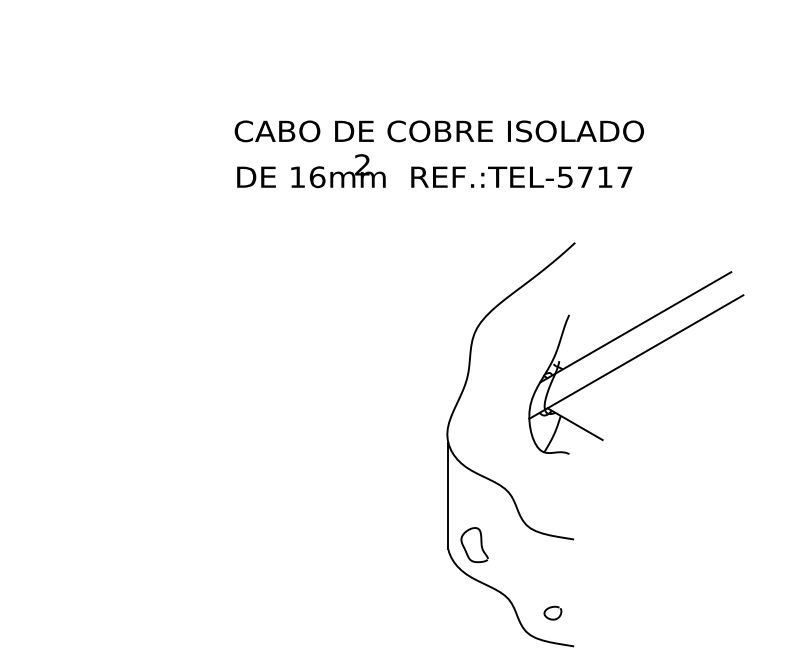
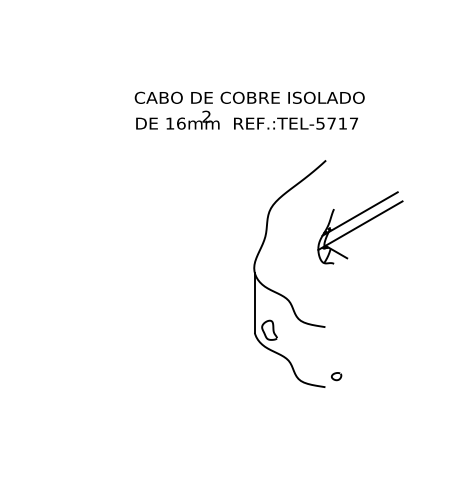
part: (636, 362) -> (360, 227), size x0.7
curve: (551, 609) -> (335, 374), moved

